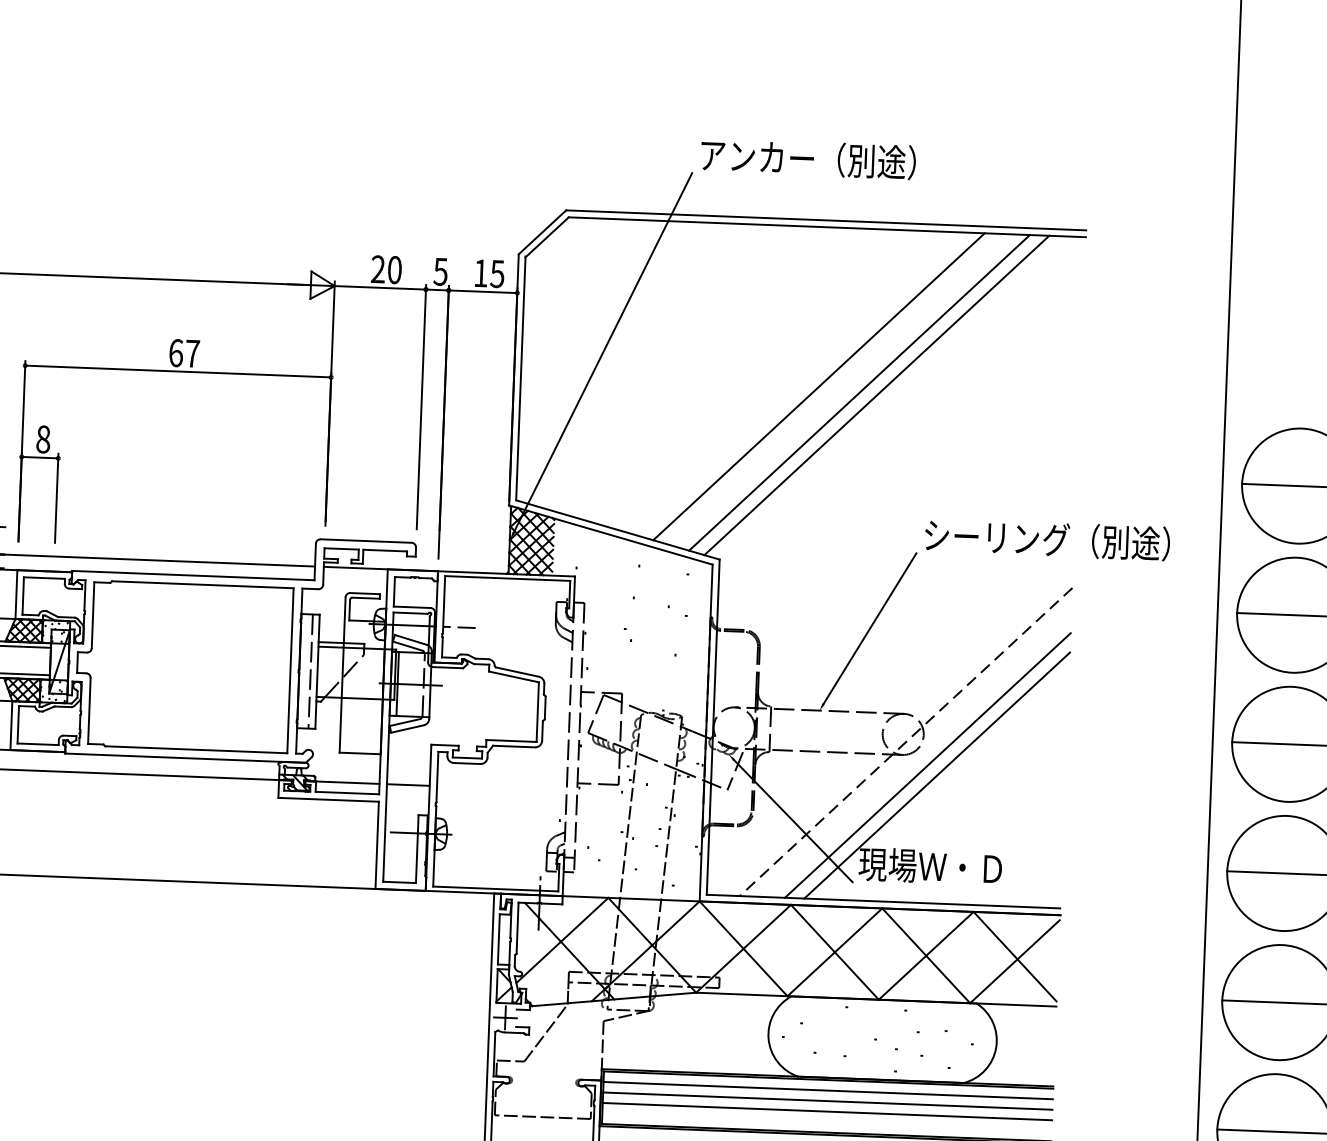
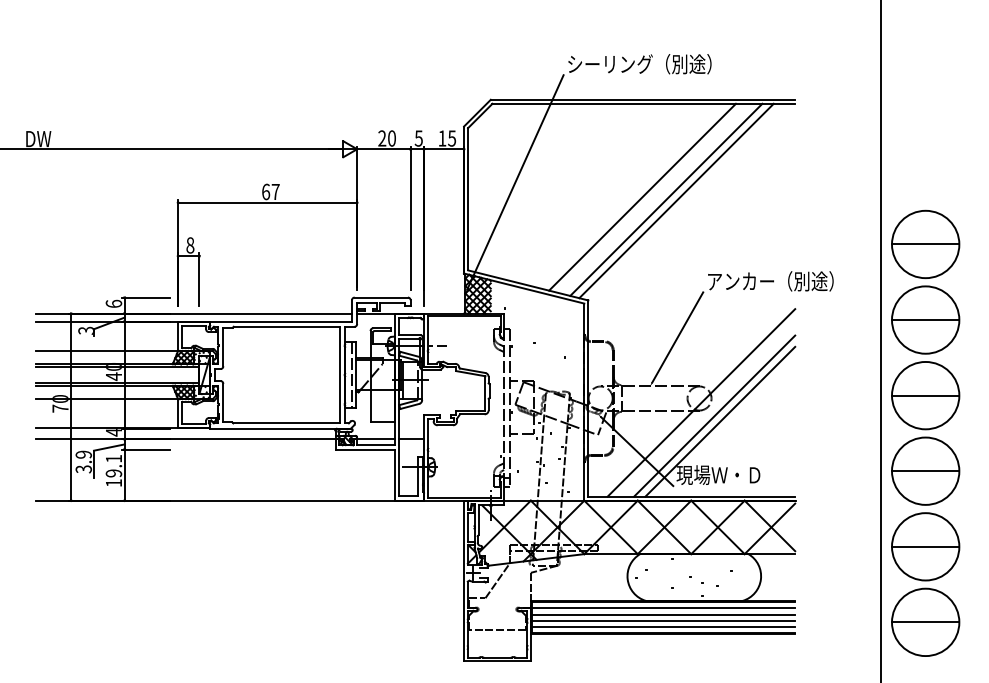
text: (822, 159) -> (639, 64), アンカー（別途） -> シーリング（別途）
text: (1047, 539) -> (779, 281), シーリング（別途） -> アンカー（別途）
line: (906, 741) -> (701, 402), dashed -> solid
line: (826, 1121) -> (663, 626), added

